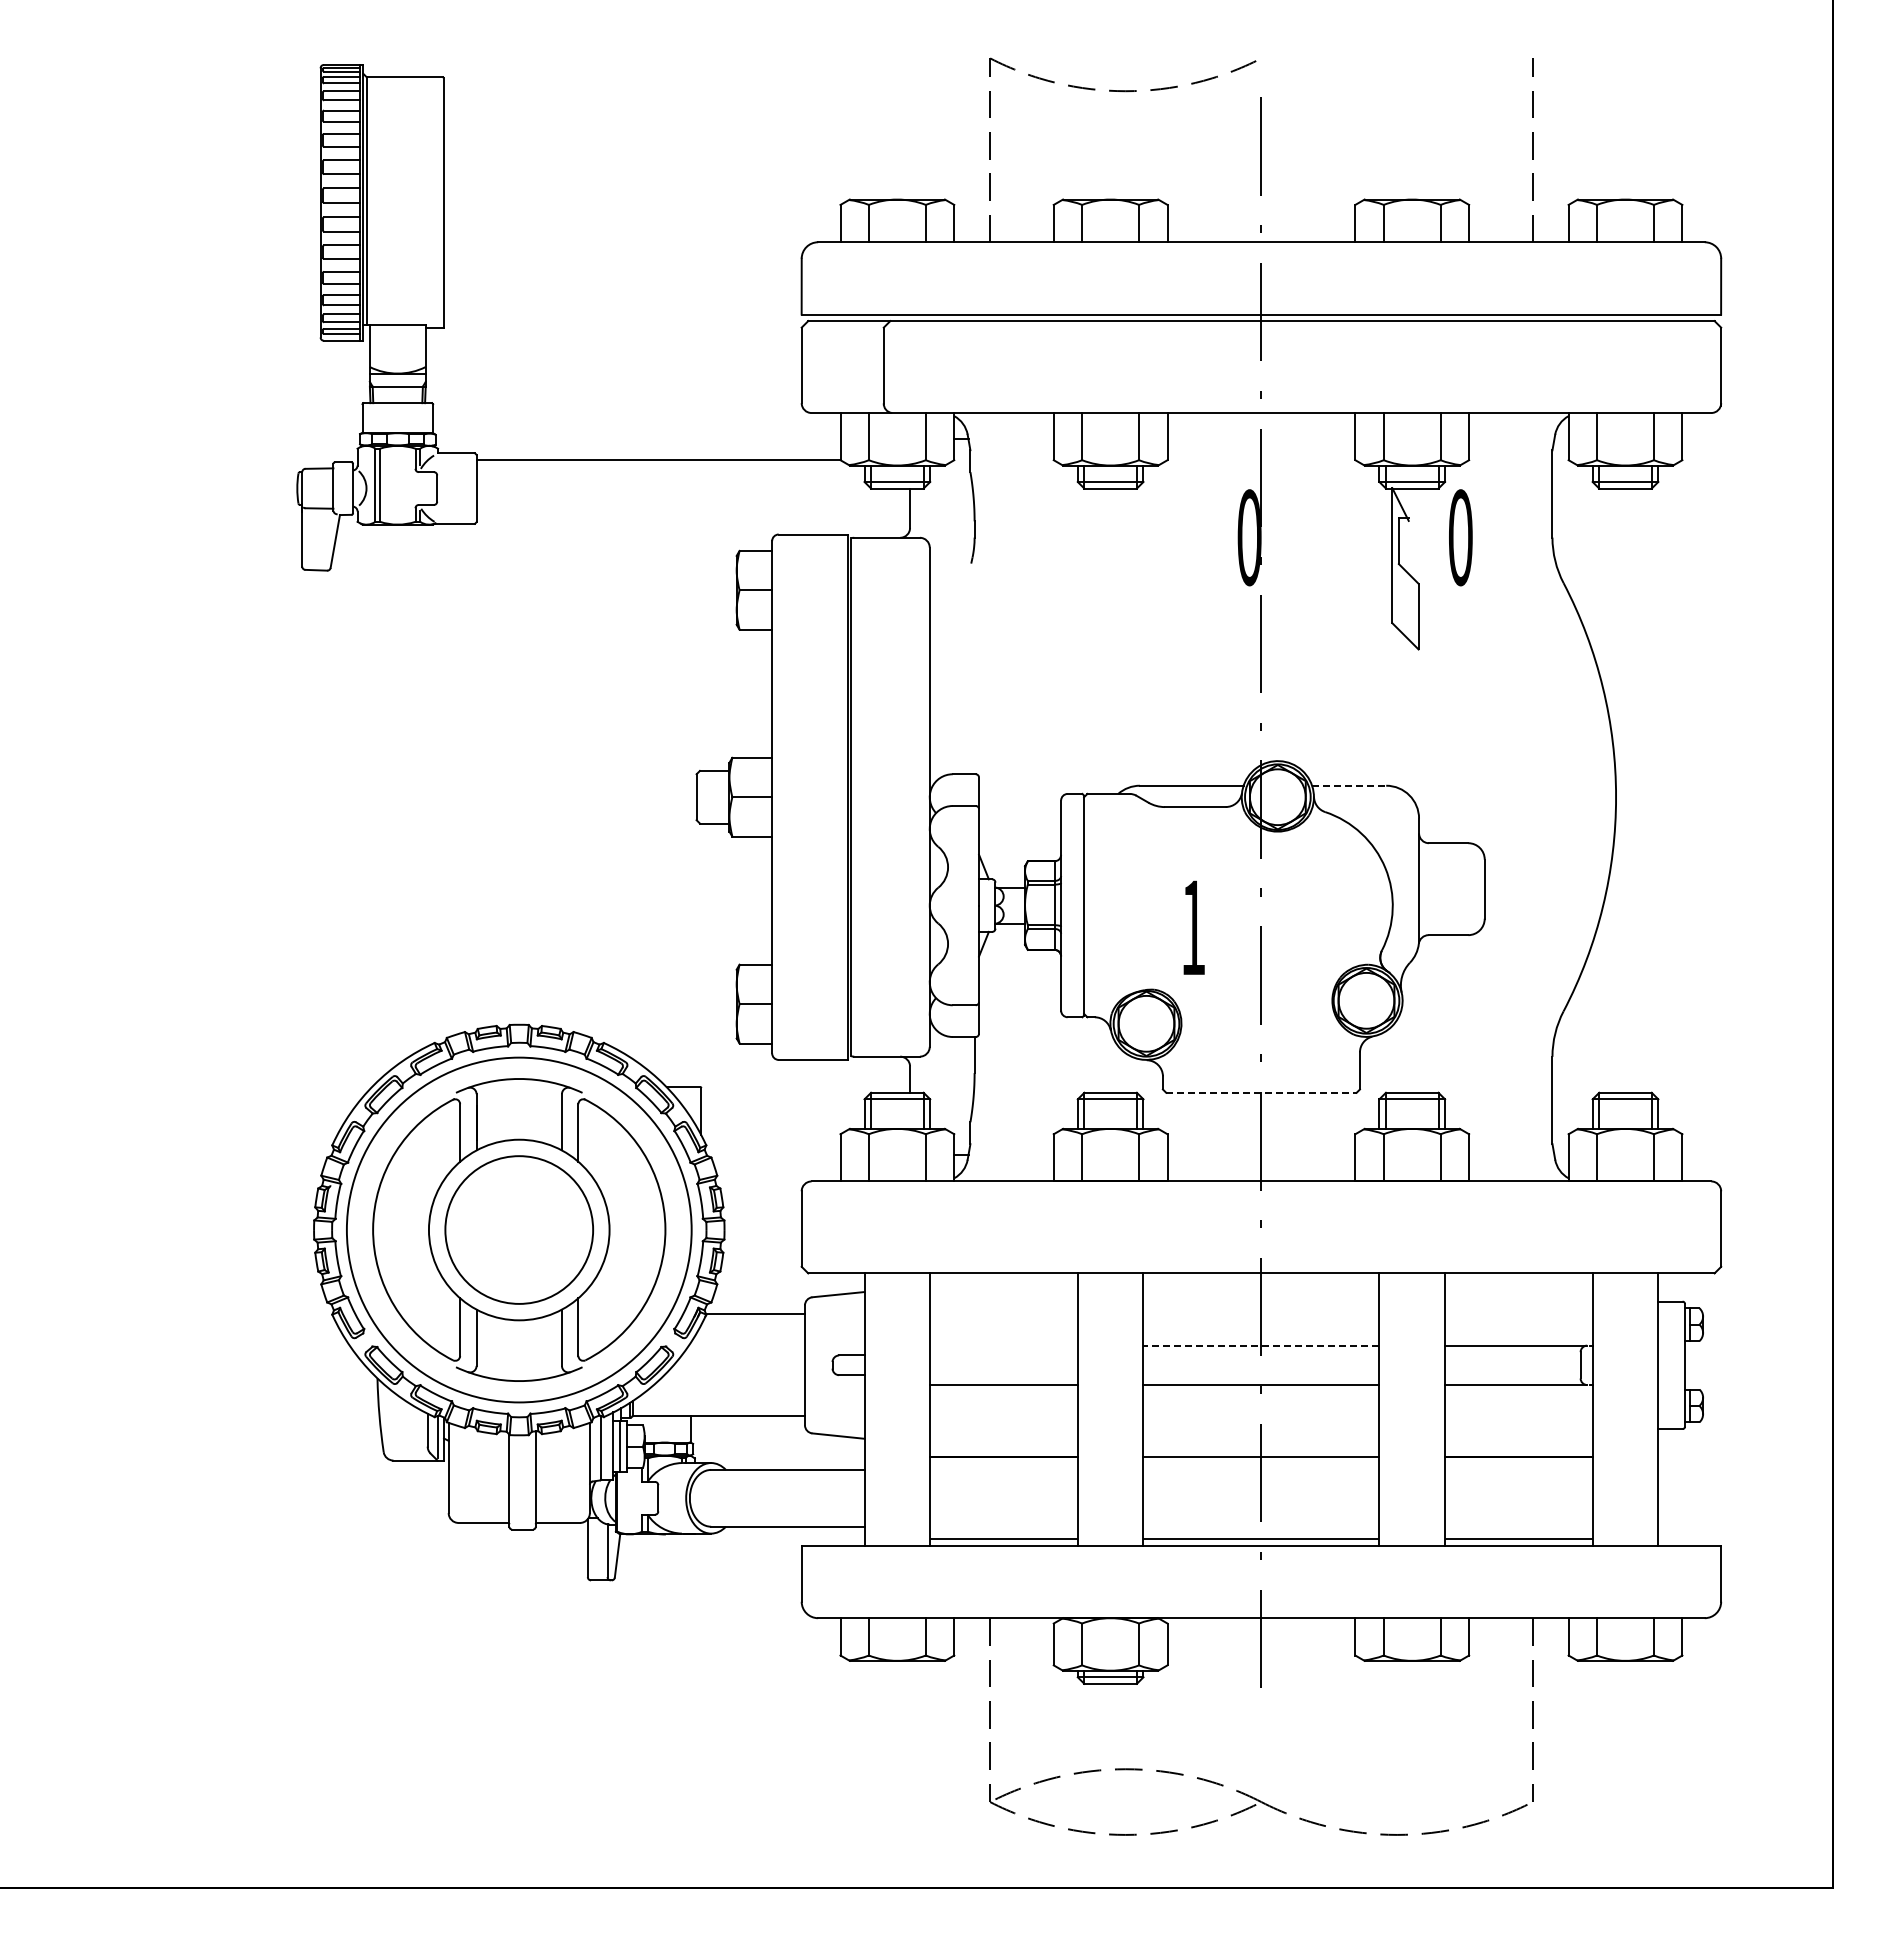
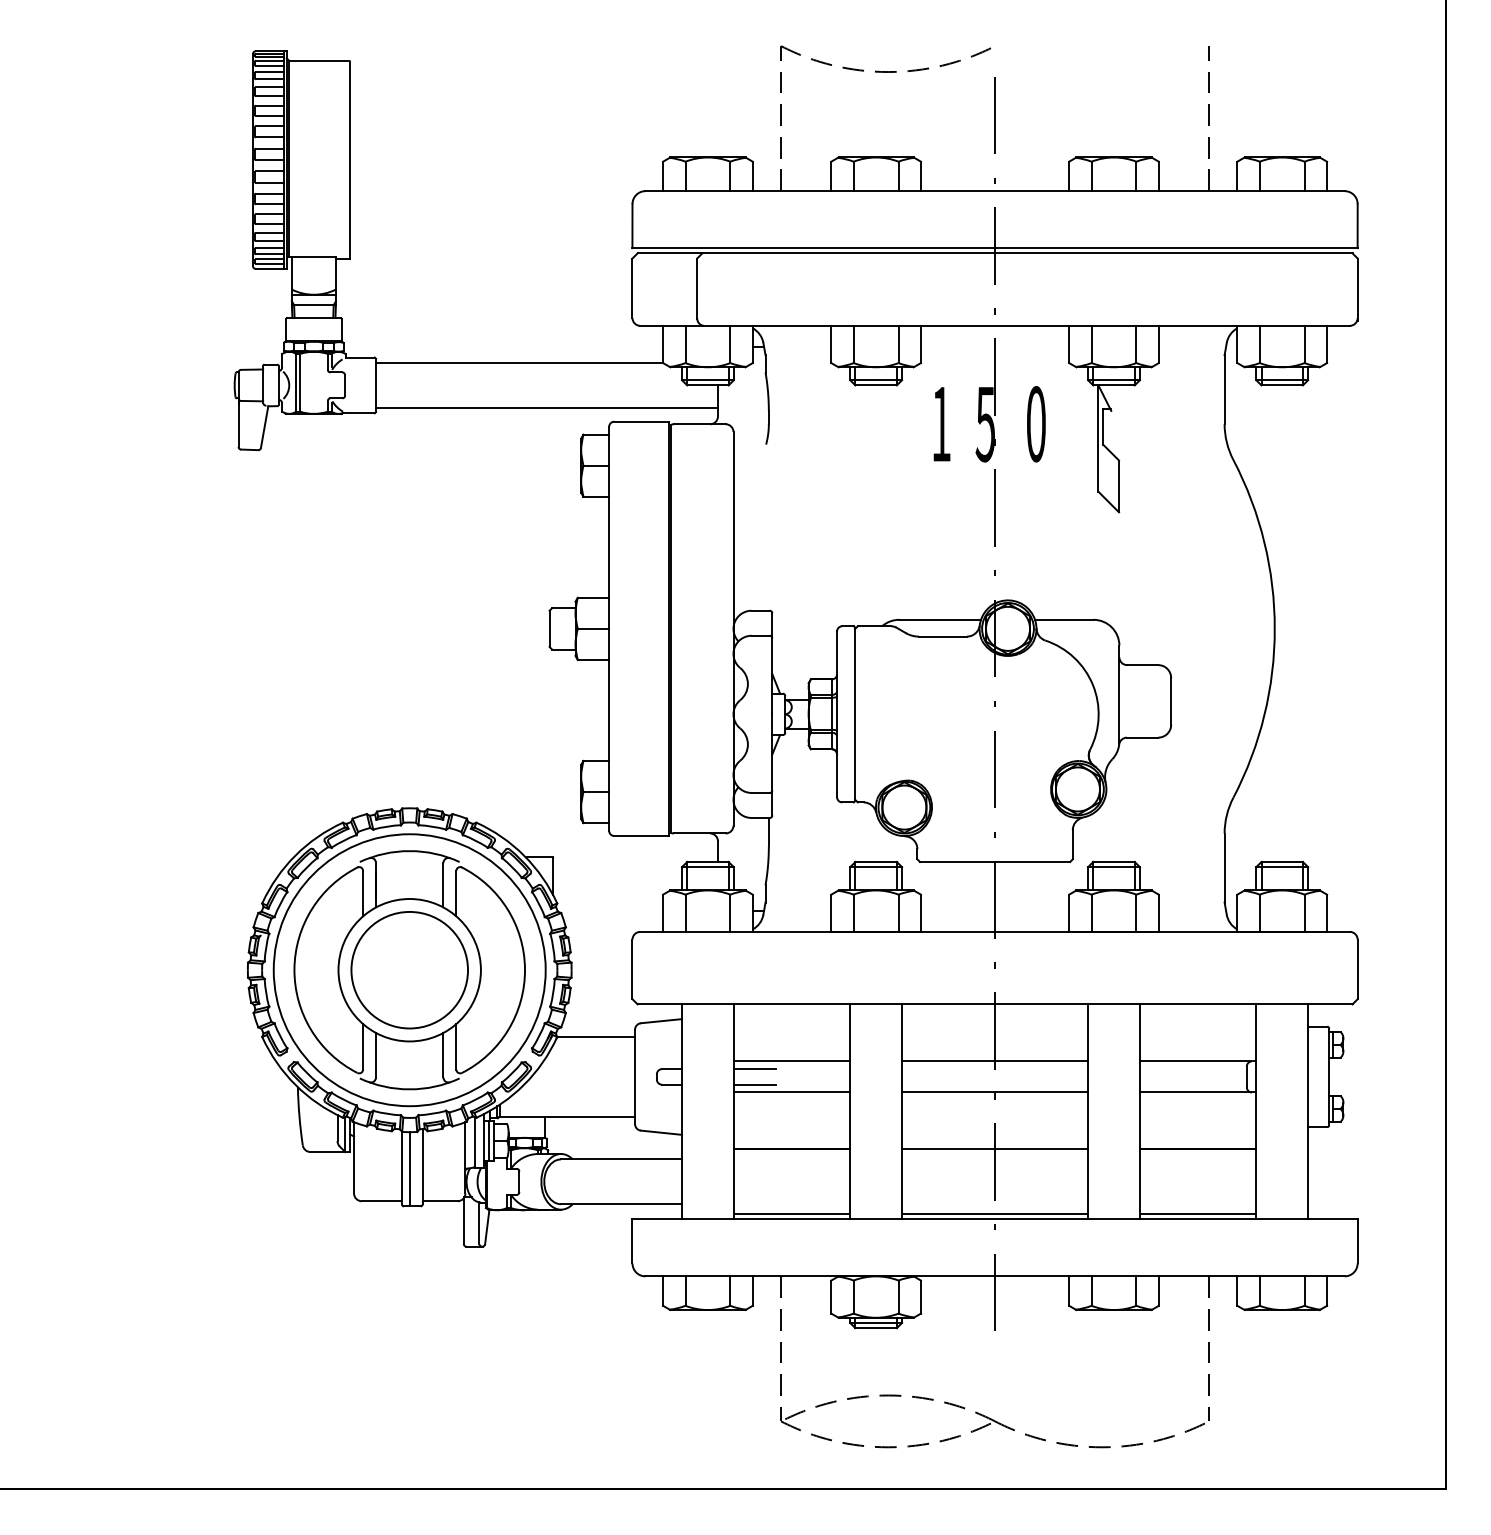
line: (693, 516) -> (547, 407), added
text: (1248, 537) -> (984, 424), 0 -> 5
text: (1460, 537) -> (1036, 424), moved
line: (1349, 785) -> (1064, 619), dashed -> solid
text: (1193, 927) -> (941, 424), moved
line: (1261, 1092) -> (995, 861), dashed -> solid
line: (1003, 1345) -> (791, 1061), added
line: (1261, 1345) -> (995, 1061), dashed -> solid
line: (957, 1355) -> (755, 1069), added
line: (957, 1375) -> (755, 1084), added
line: (519, 1482) -> (409, 1169), added

